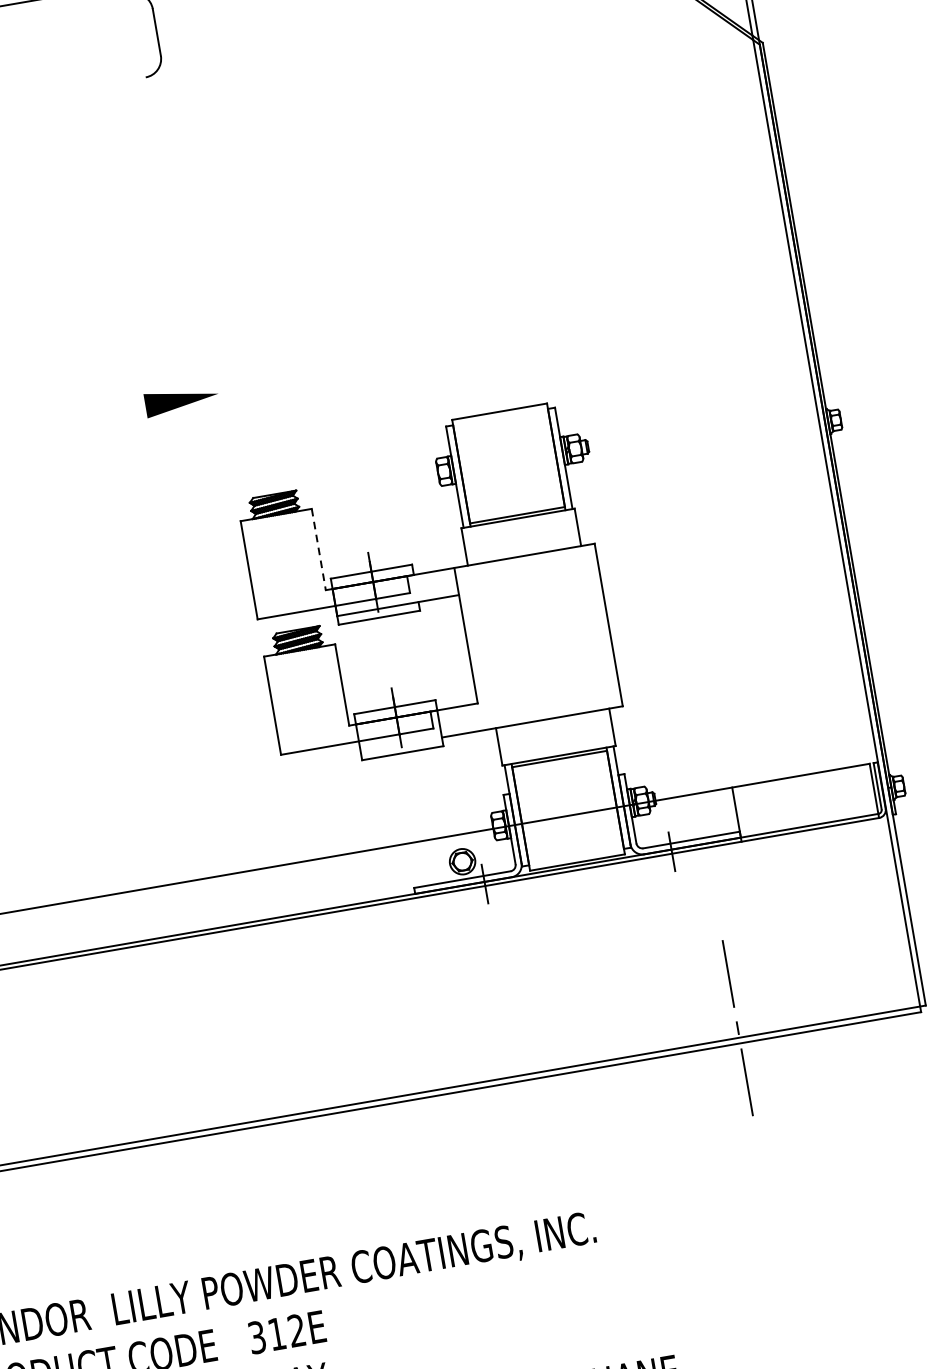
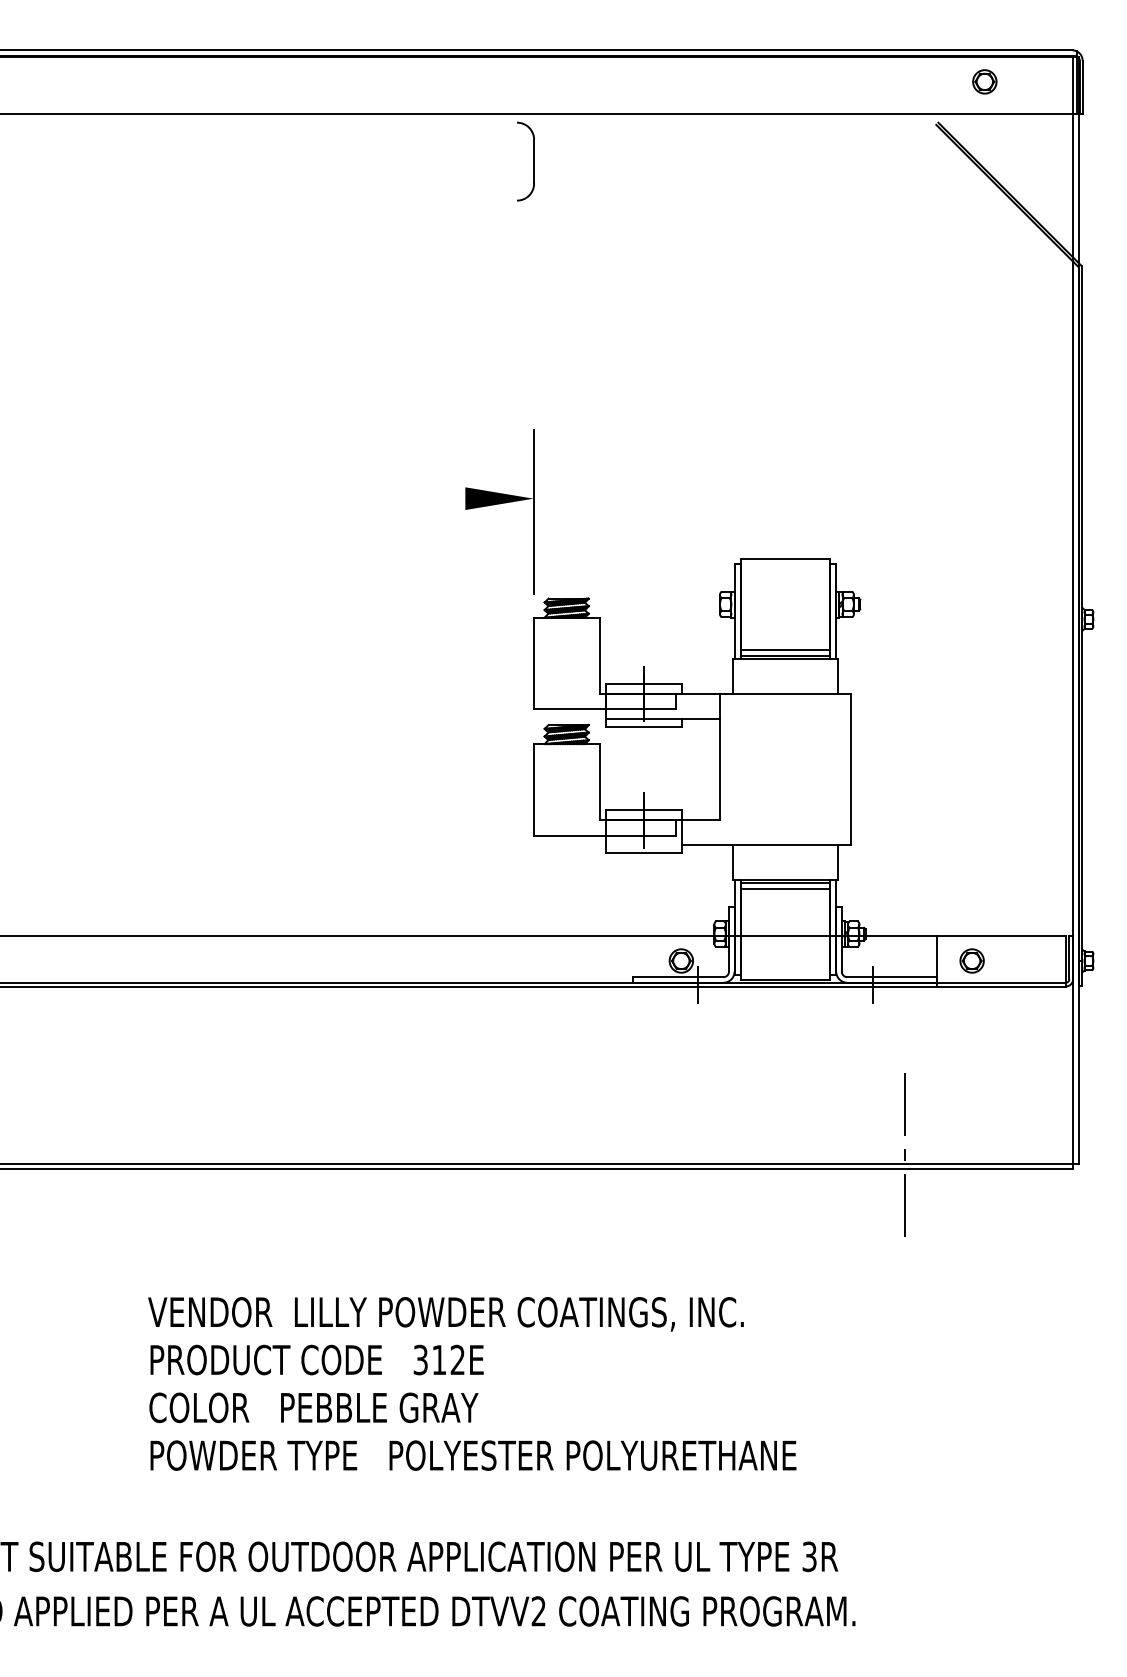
line: (220, 407) -> (533, 511), added
line: (516, 509) -> (785, 650), added
line: (318, 549) -> (599, 655), dashed -> solid
line: (560, 764) -> (785, 888), added
part: (773, 807) -> (971, 960), added

